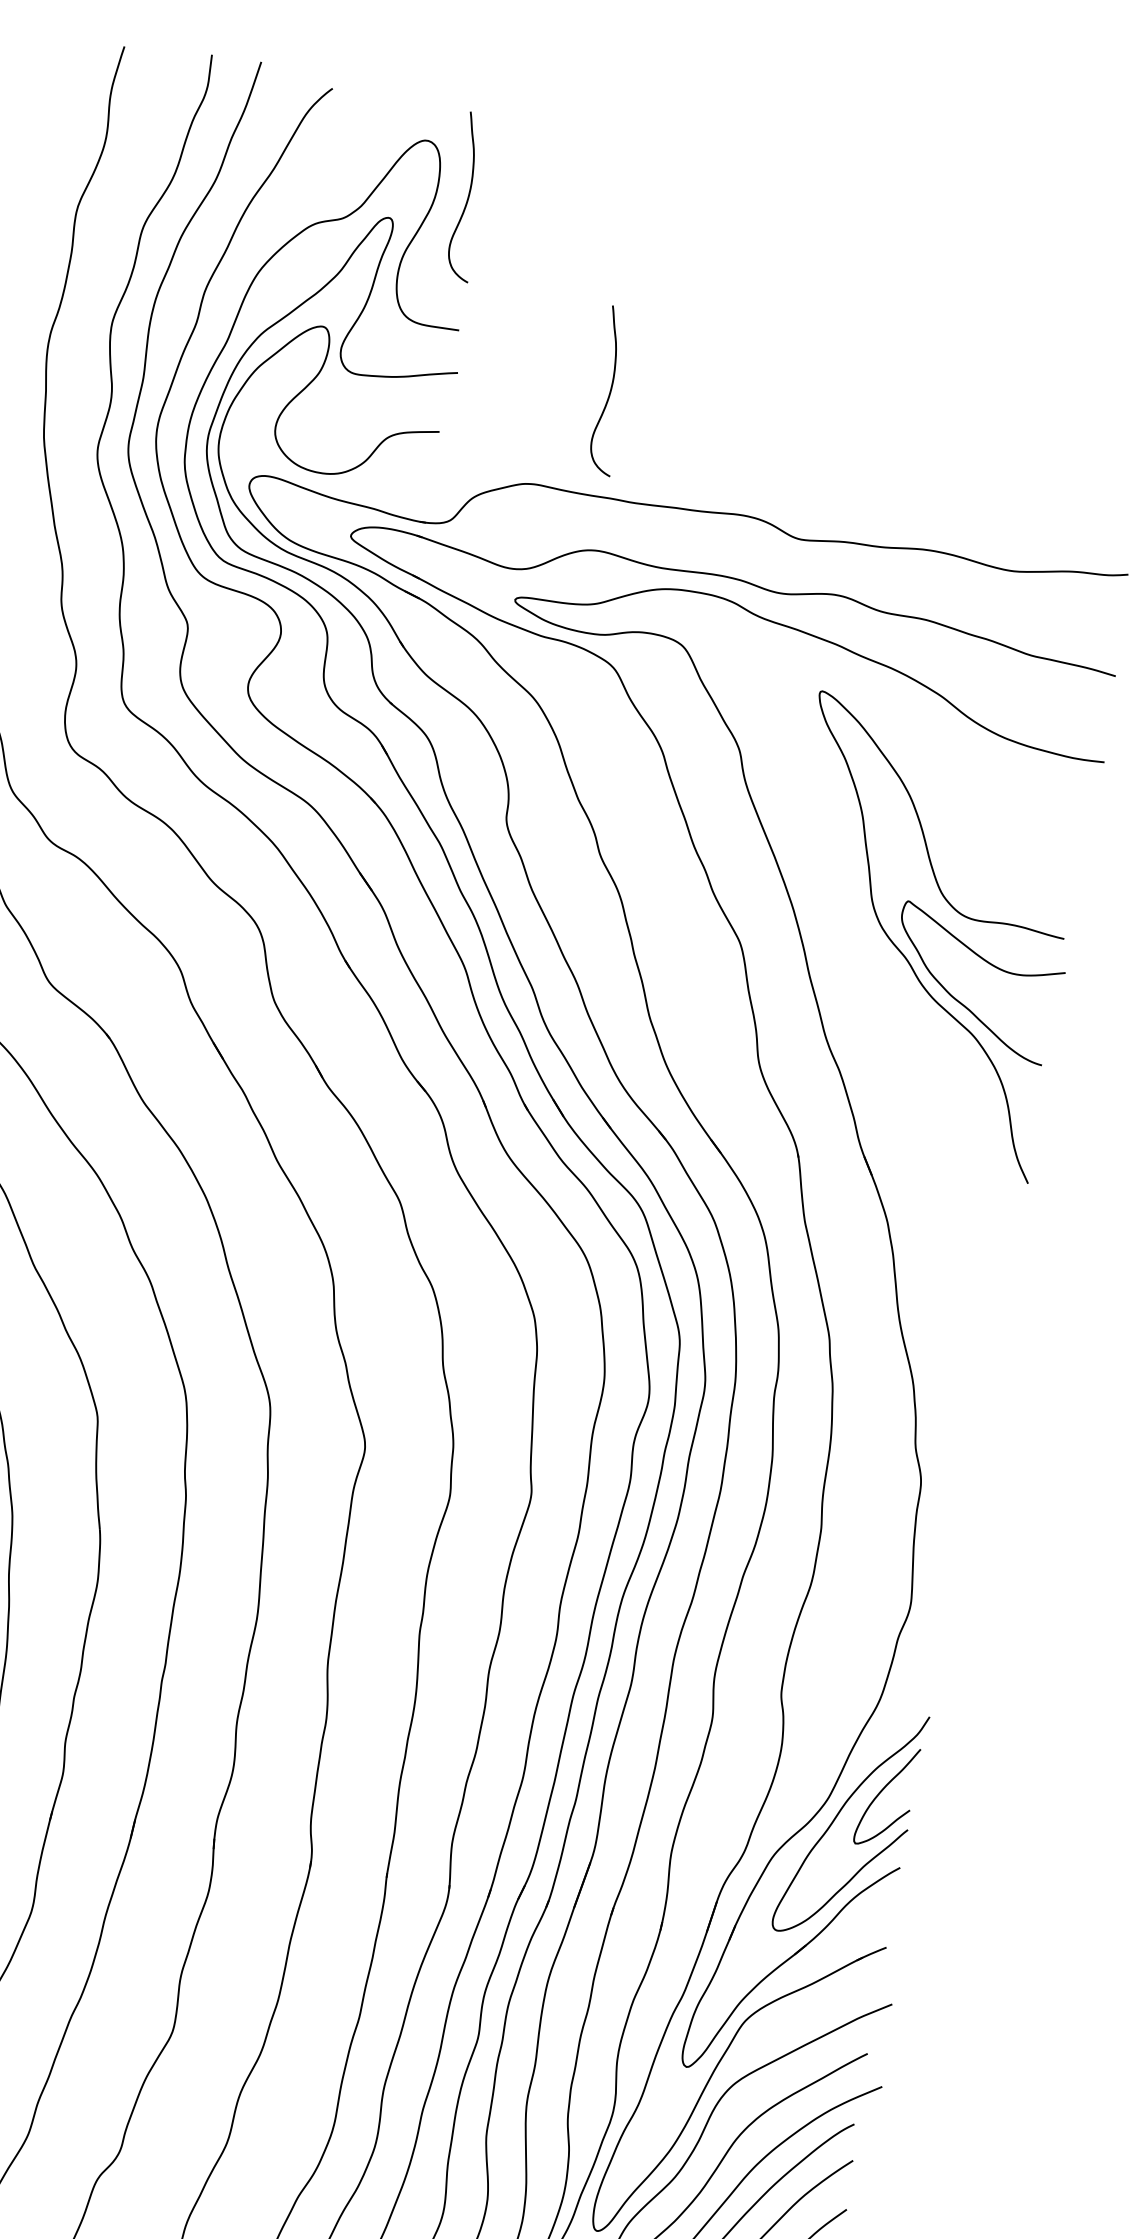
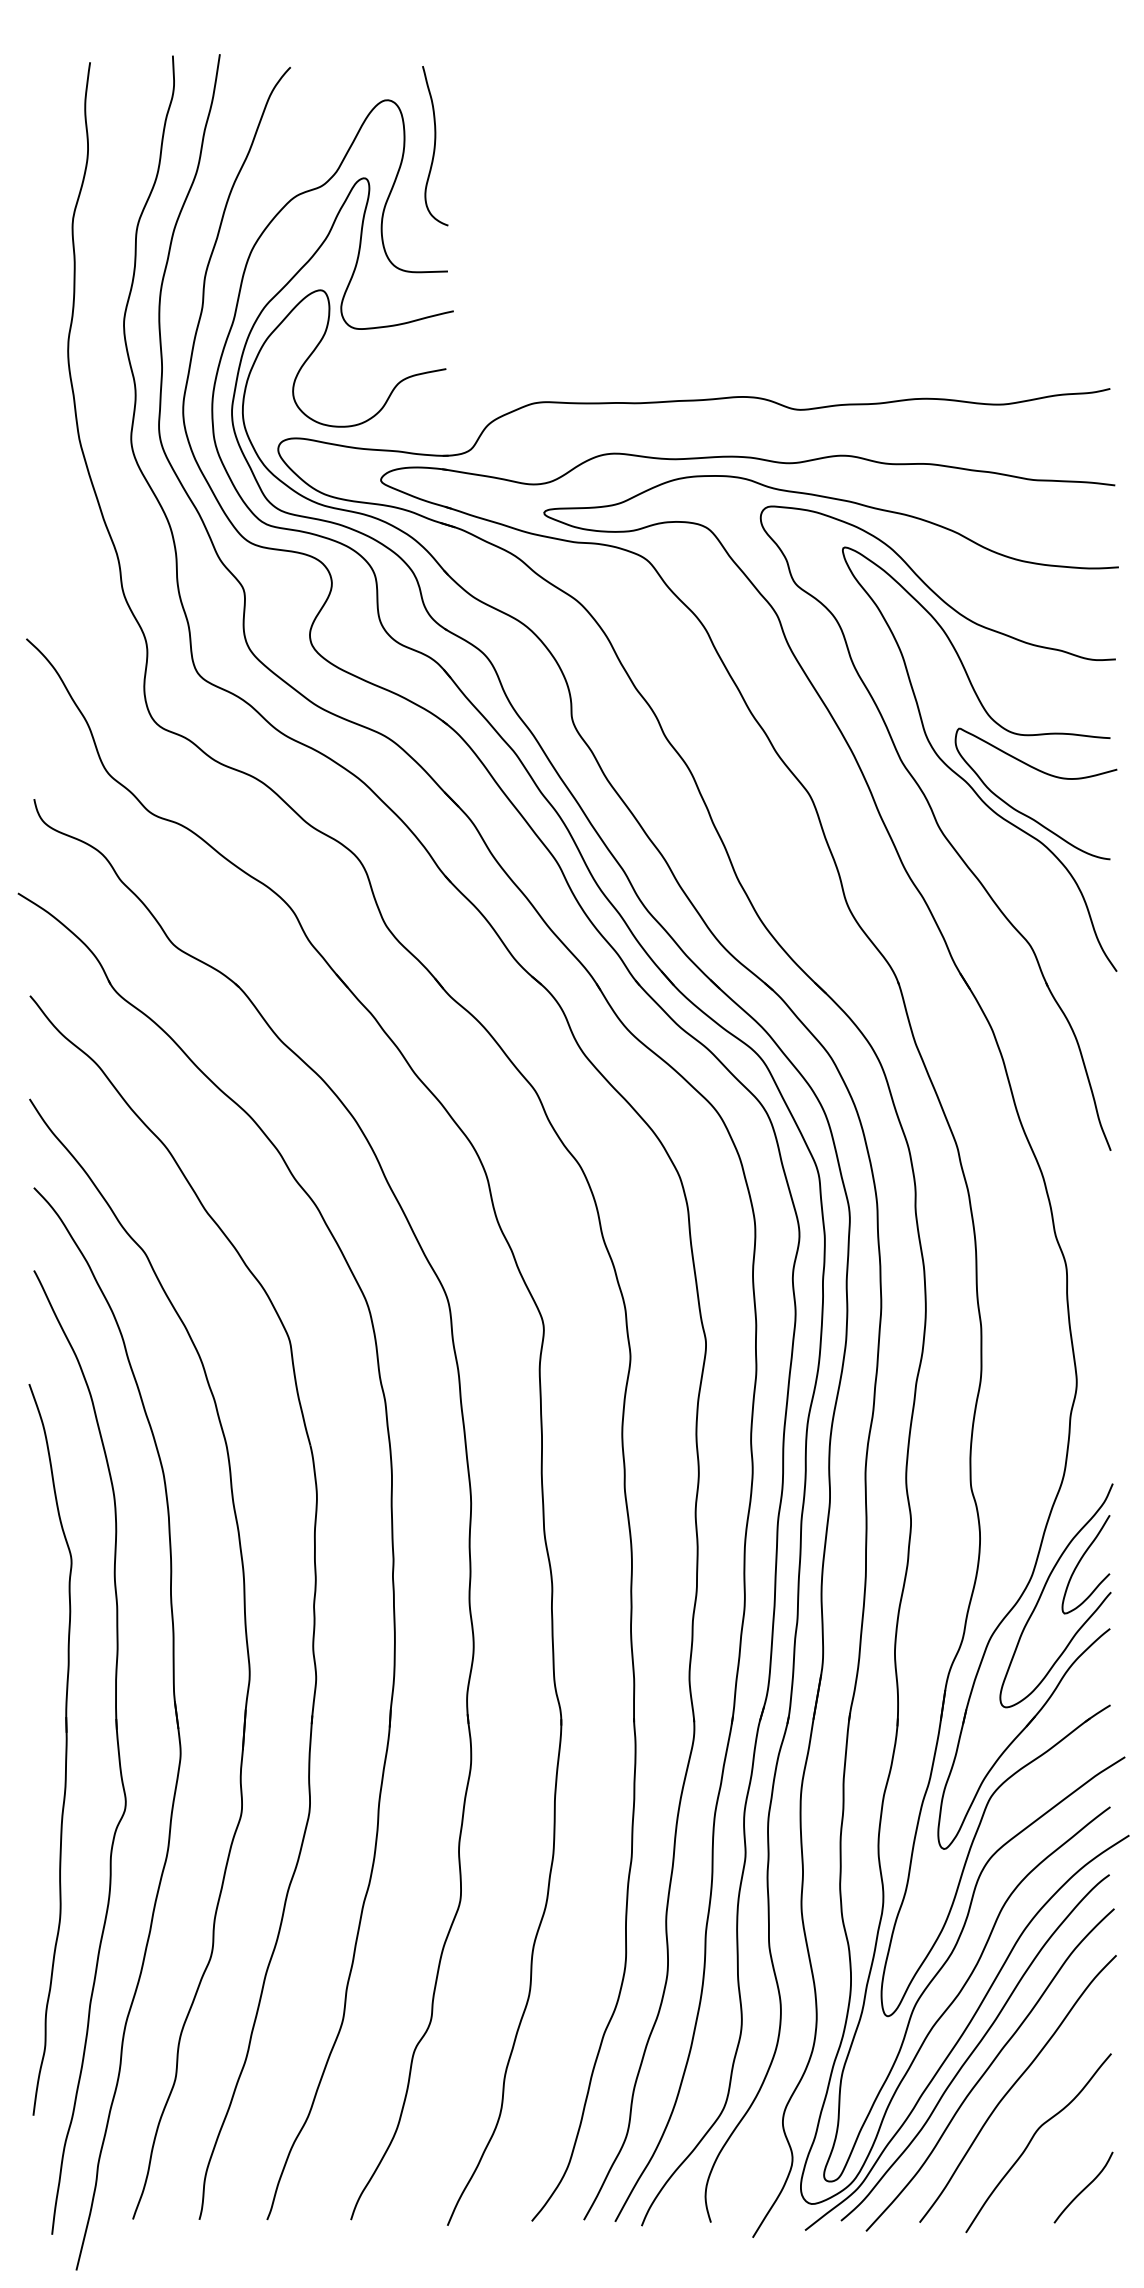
curve: (611, 391) -> (599, 303), removed
part: (867, 1000) -> (937, 827), added

